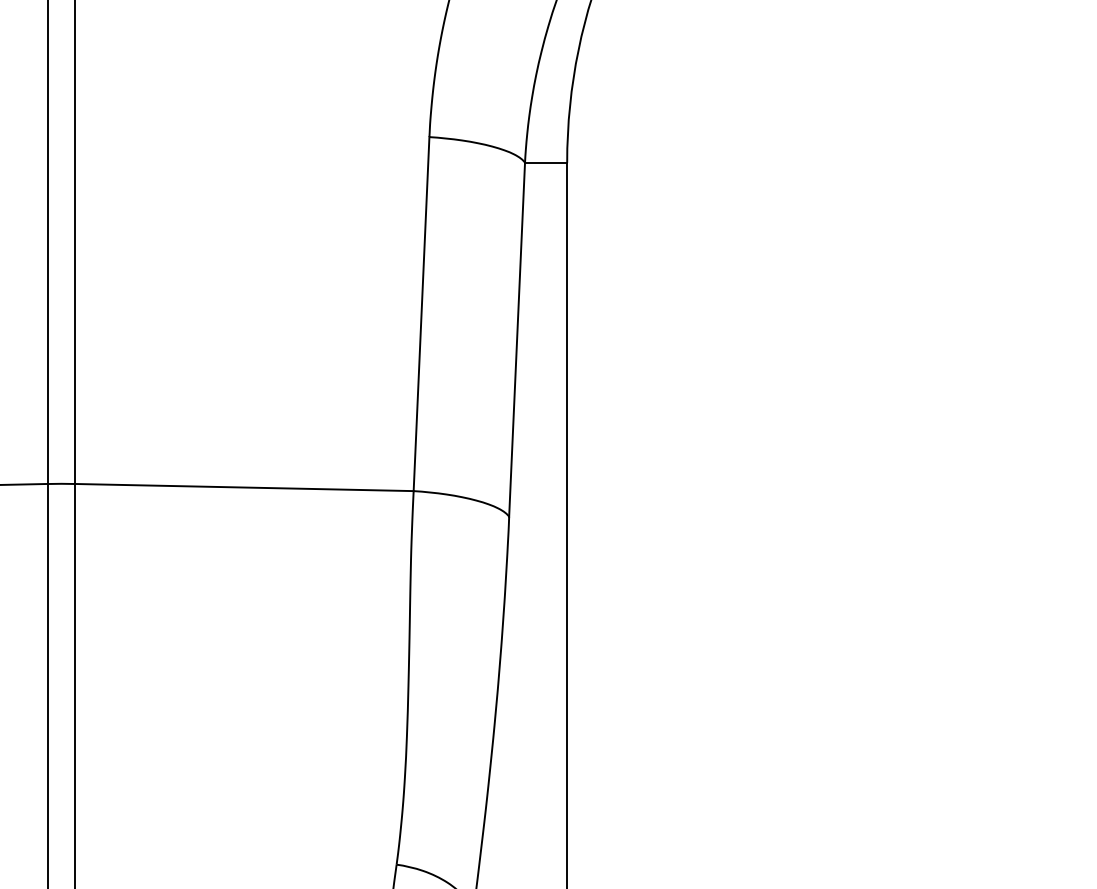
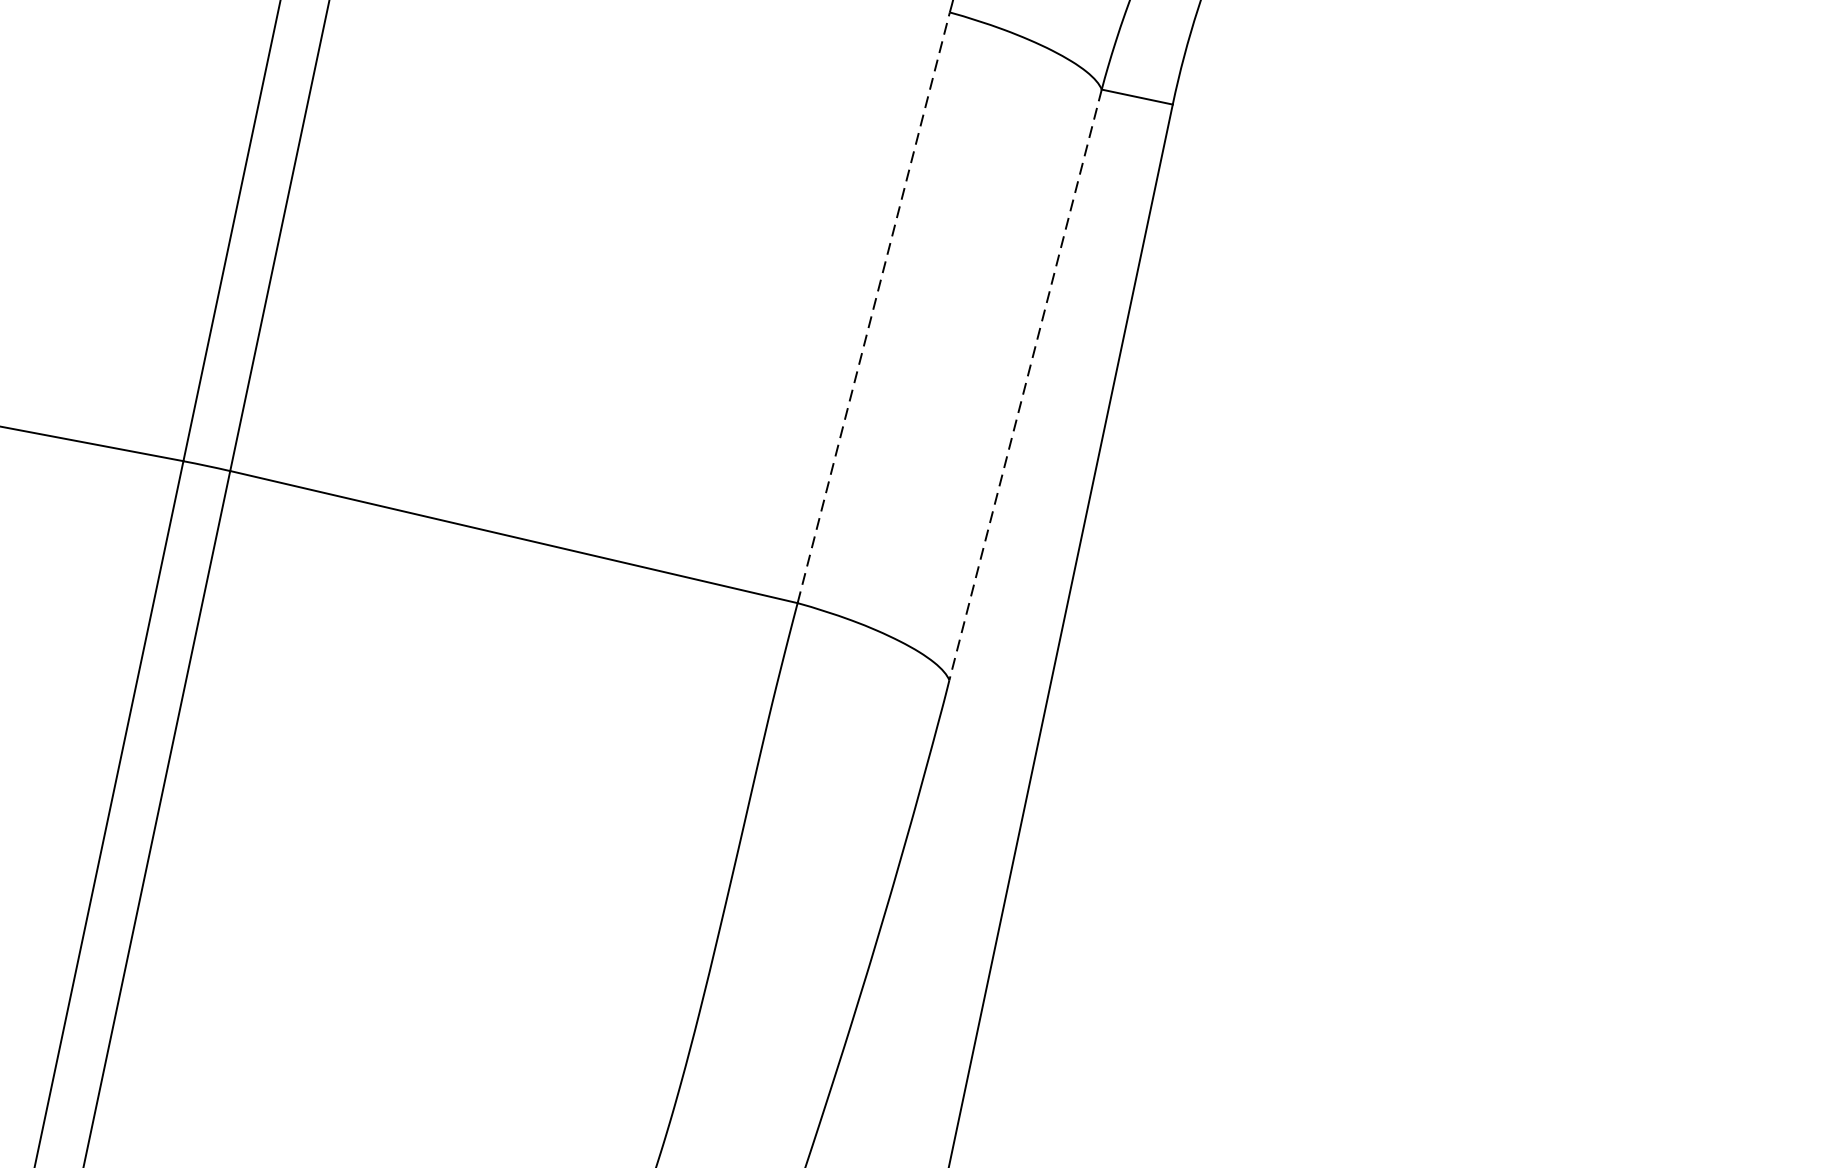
line: (421, 313) -> (873, 306), solid -> dashed
line: (517, 340) -> (1026, 386), solid -> dashed

